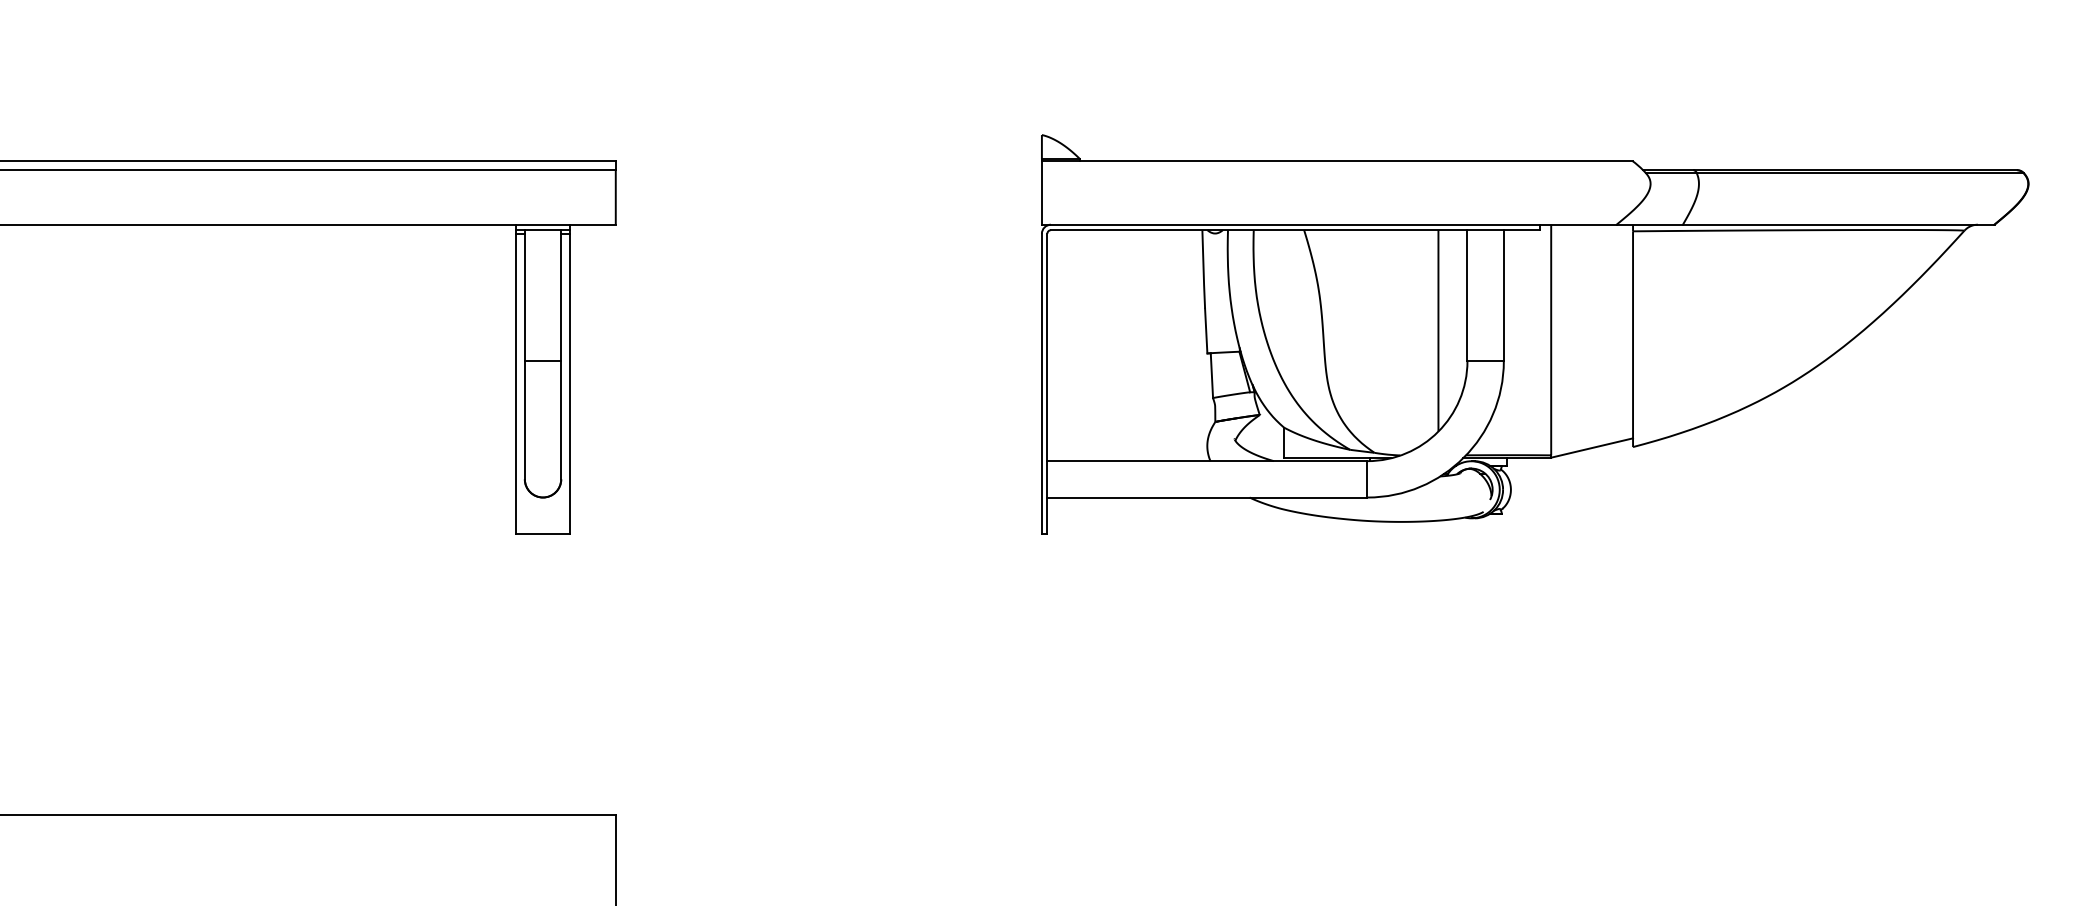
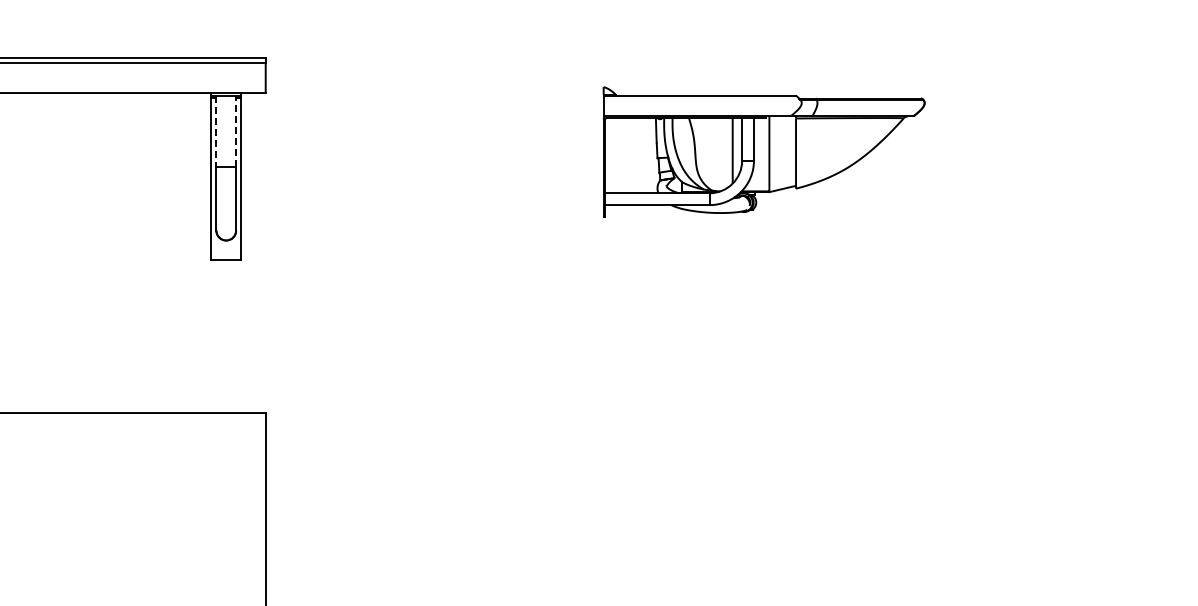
line: (525, 296) -> (216, 131), solid -> dashed
line: (561, 296) -> (236, 131), solid -> dashed
part: (1533, 333) -> (763, 151), size x0.6

